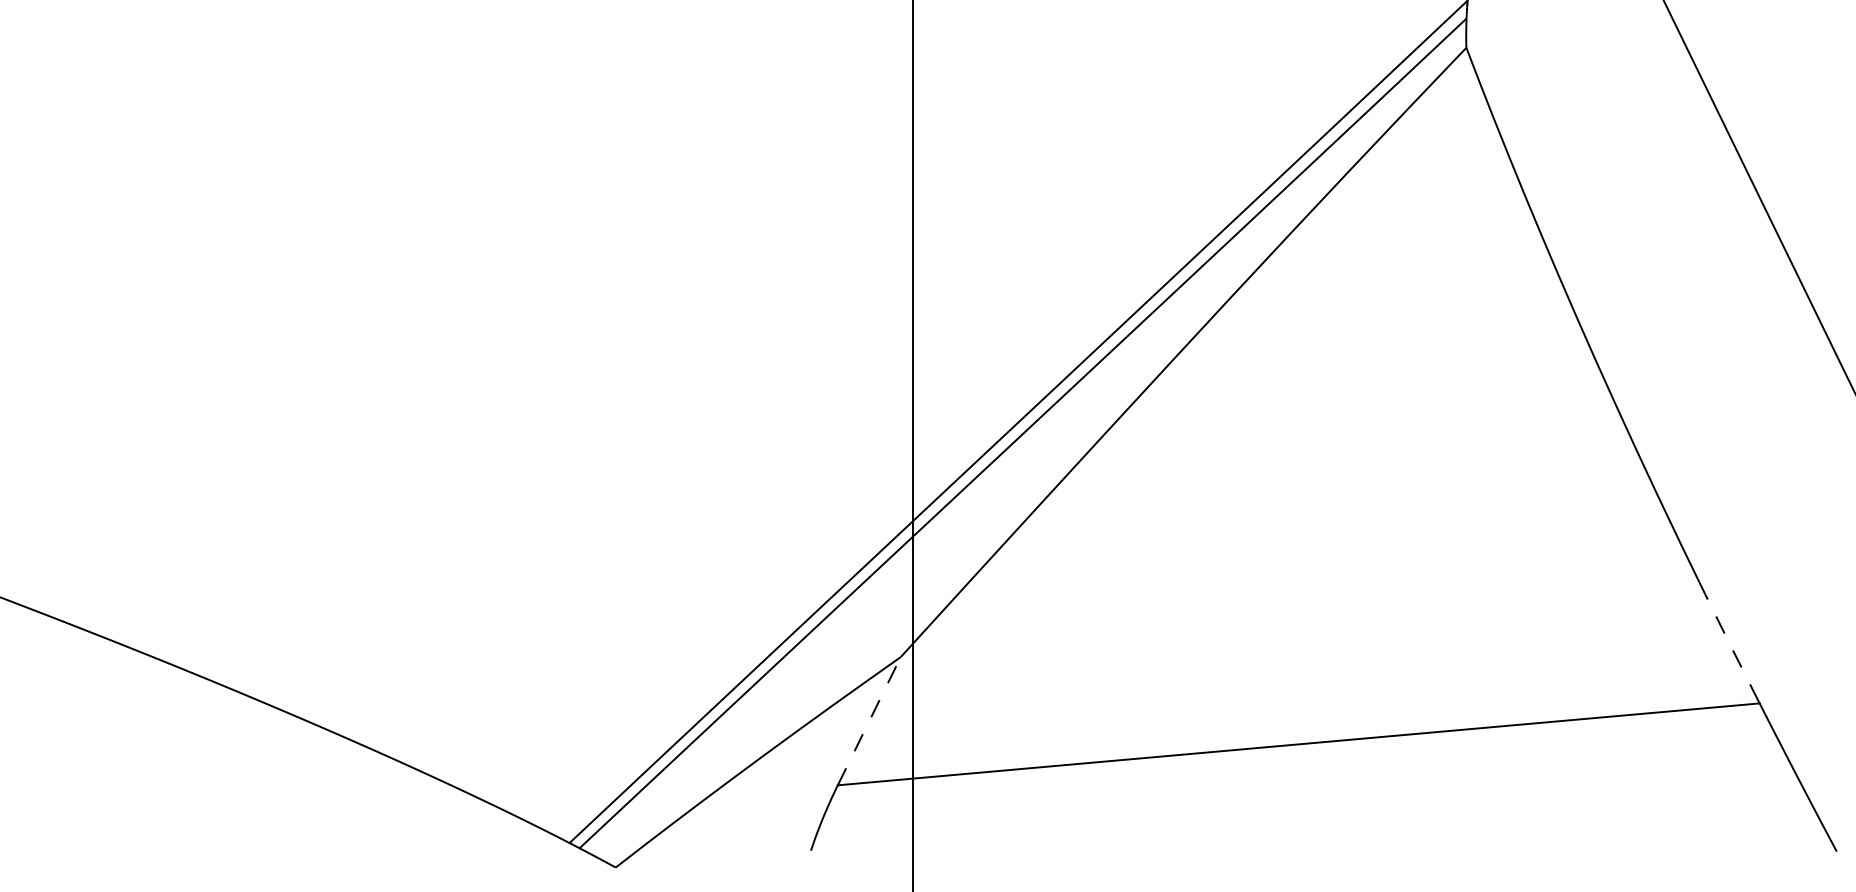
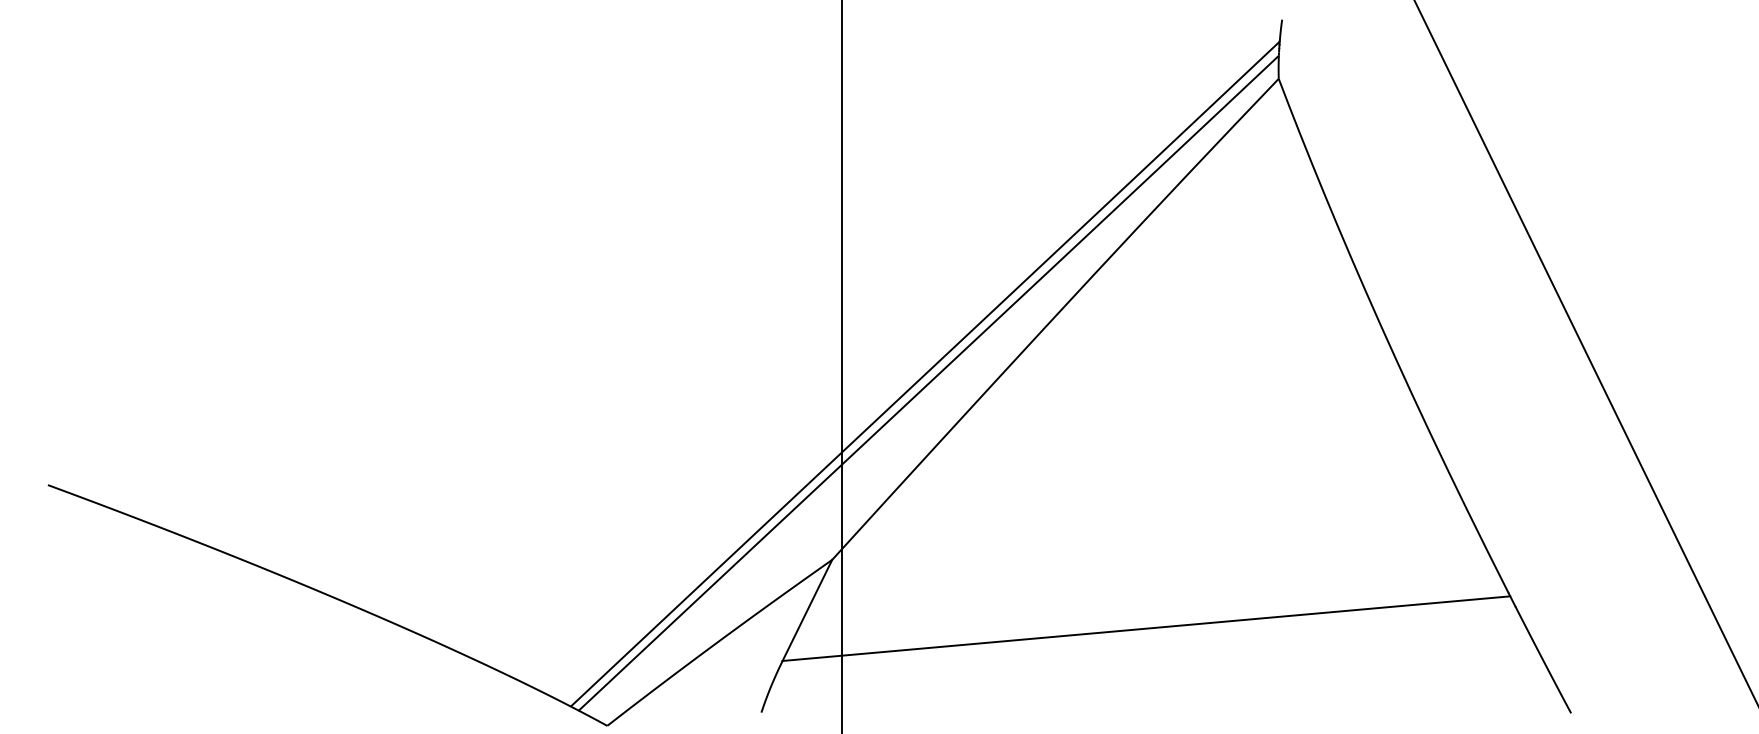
line: (1728, 641) -> (1485, 547), dashed -> solid
line: (869, 720) -> (807, 609), dashed -> solid

